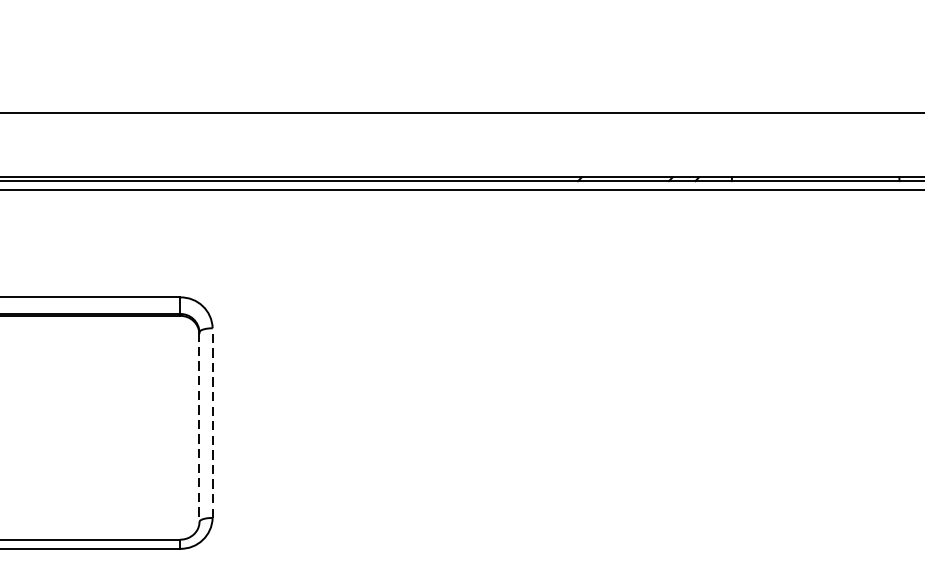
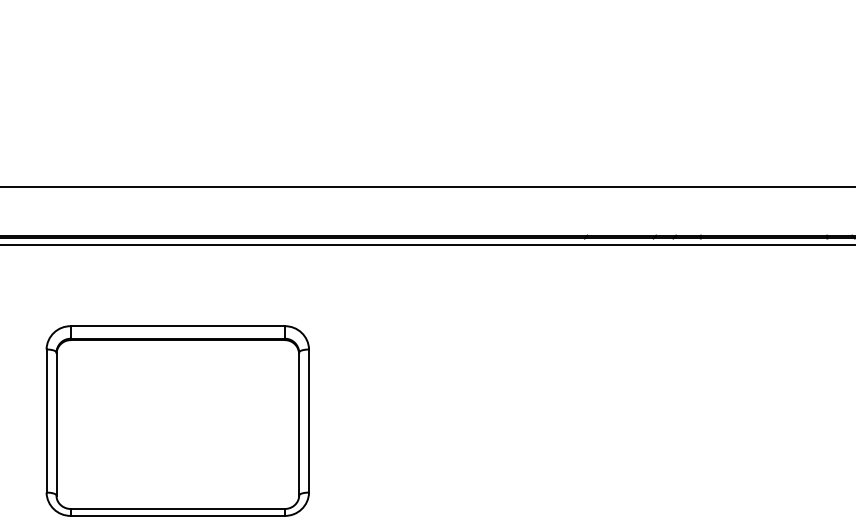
line: (213, 423) -> (309, 421), dashed -> solid
line: (199, 427) -> (299, 424), dashed -> solid

